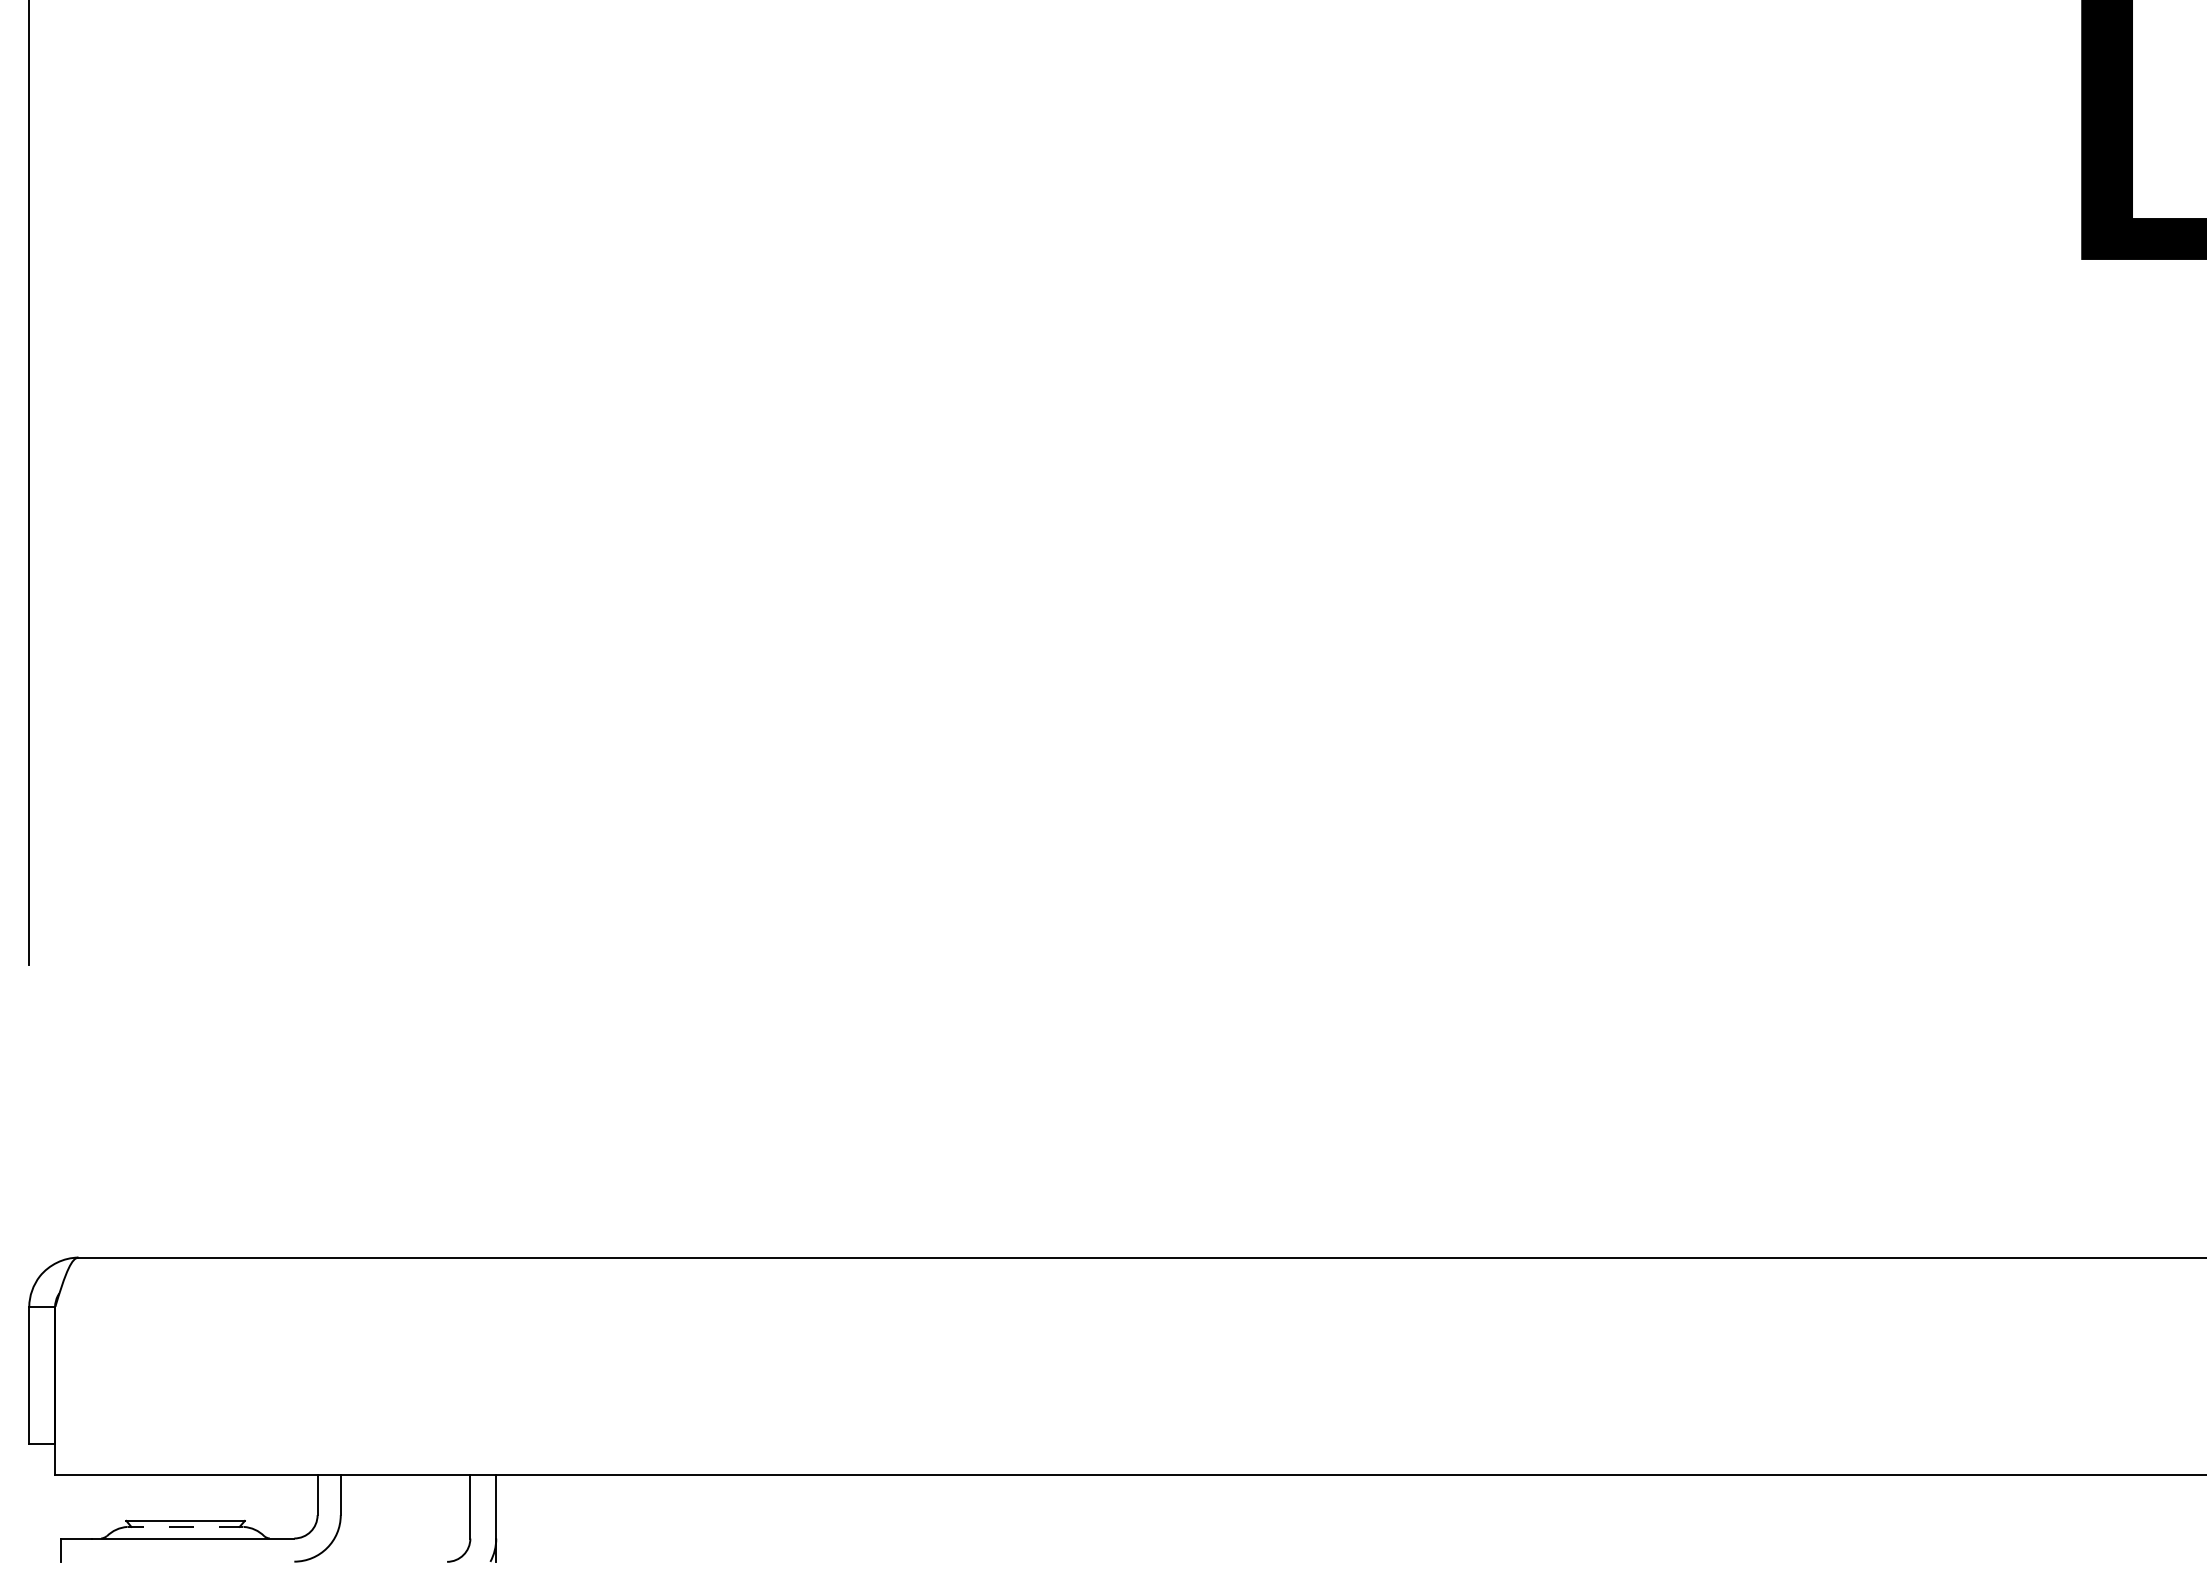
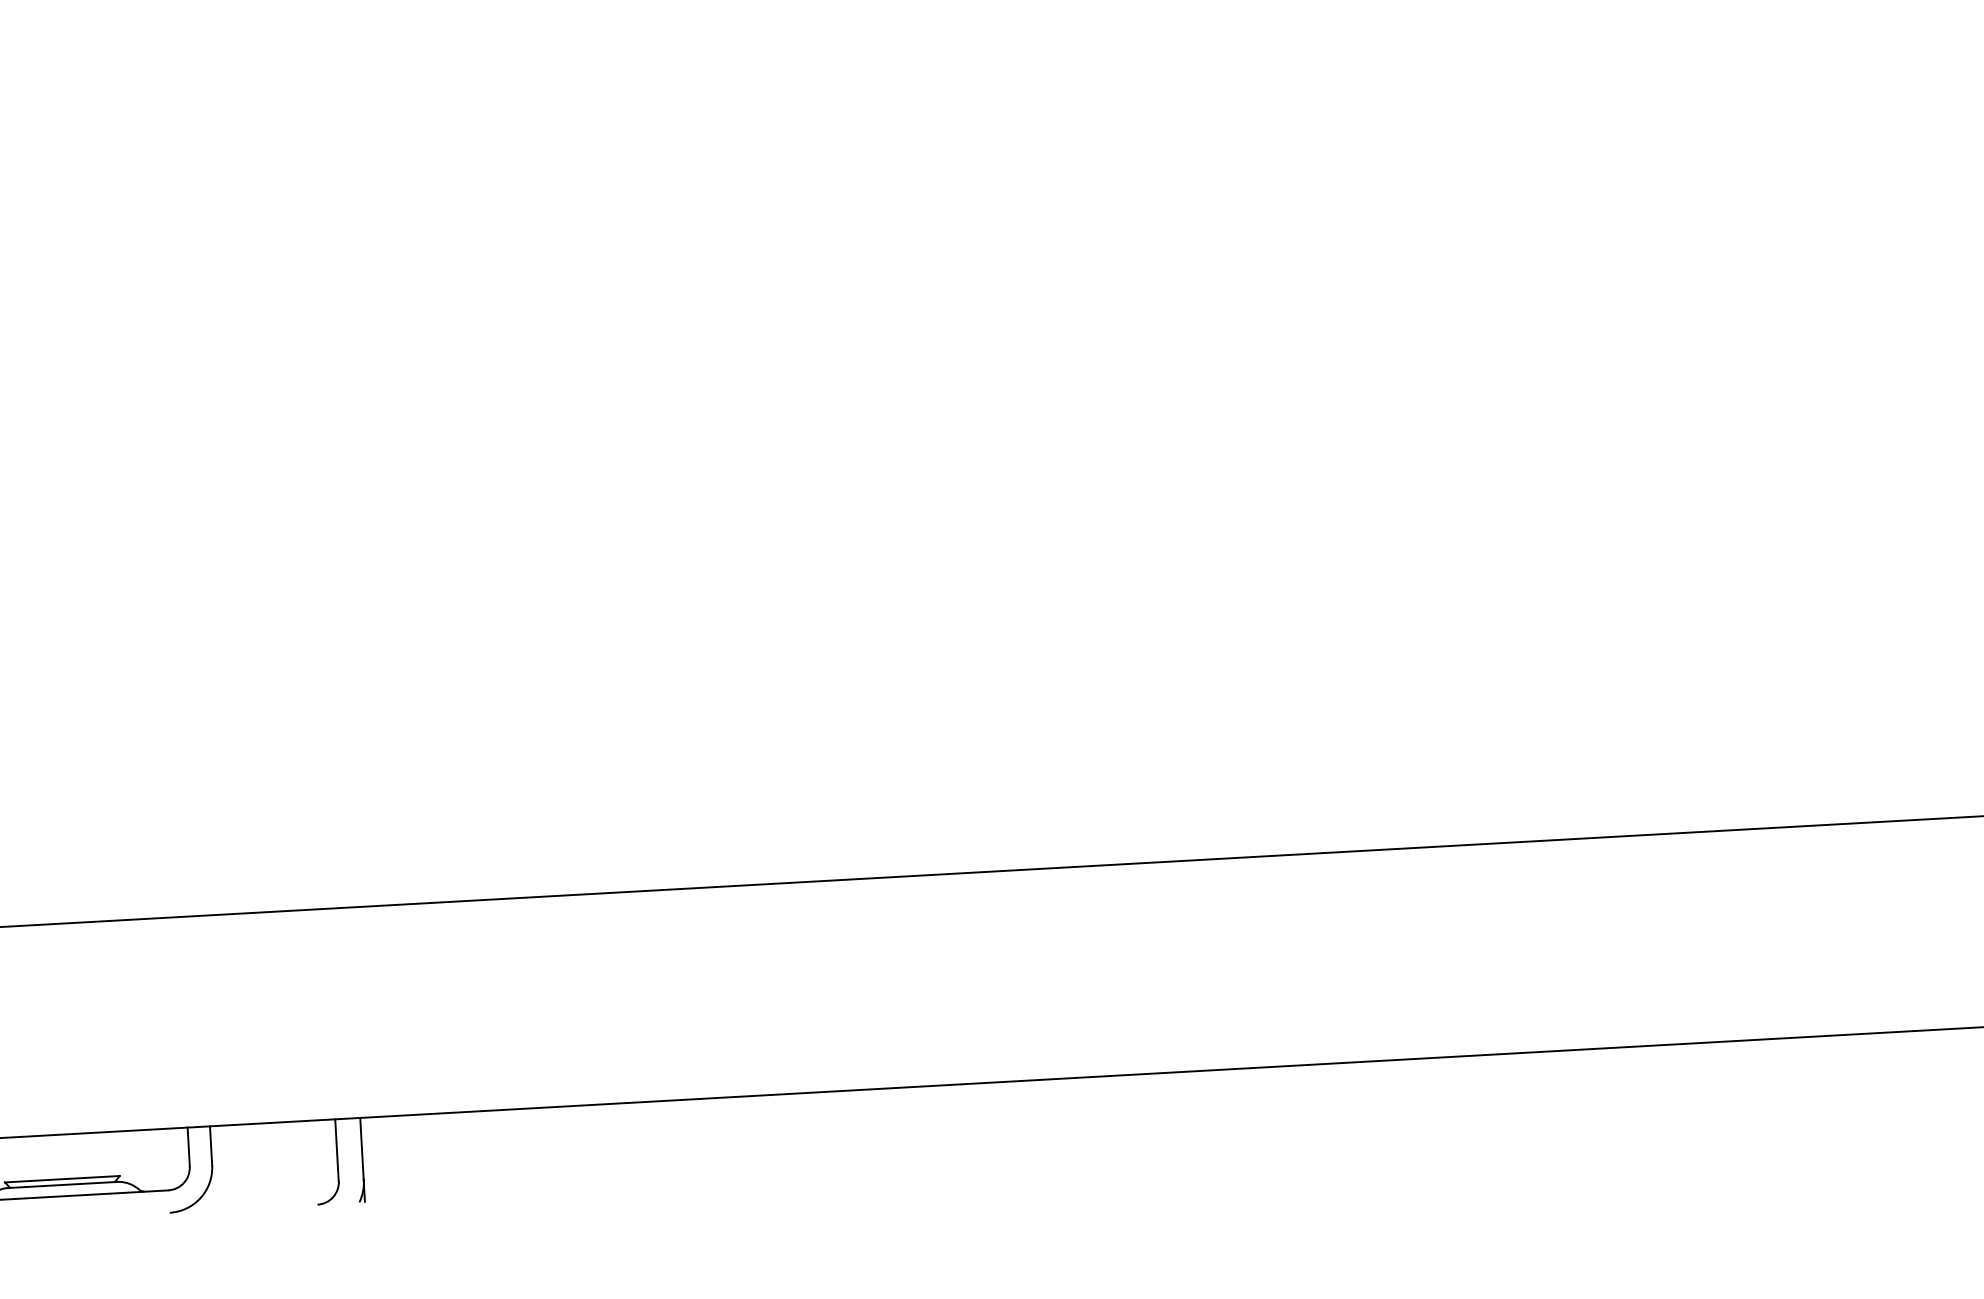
line: (185, 1526) -> (62, 1184), dashed -> solid

